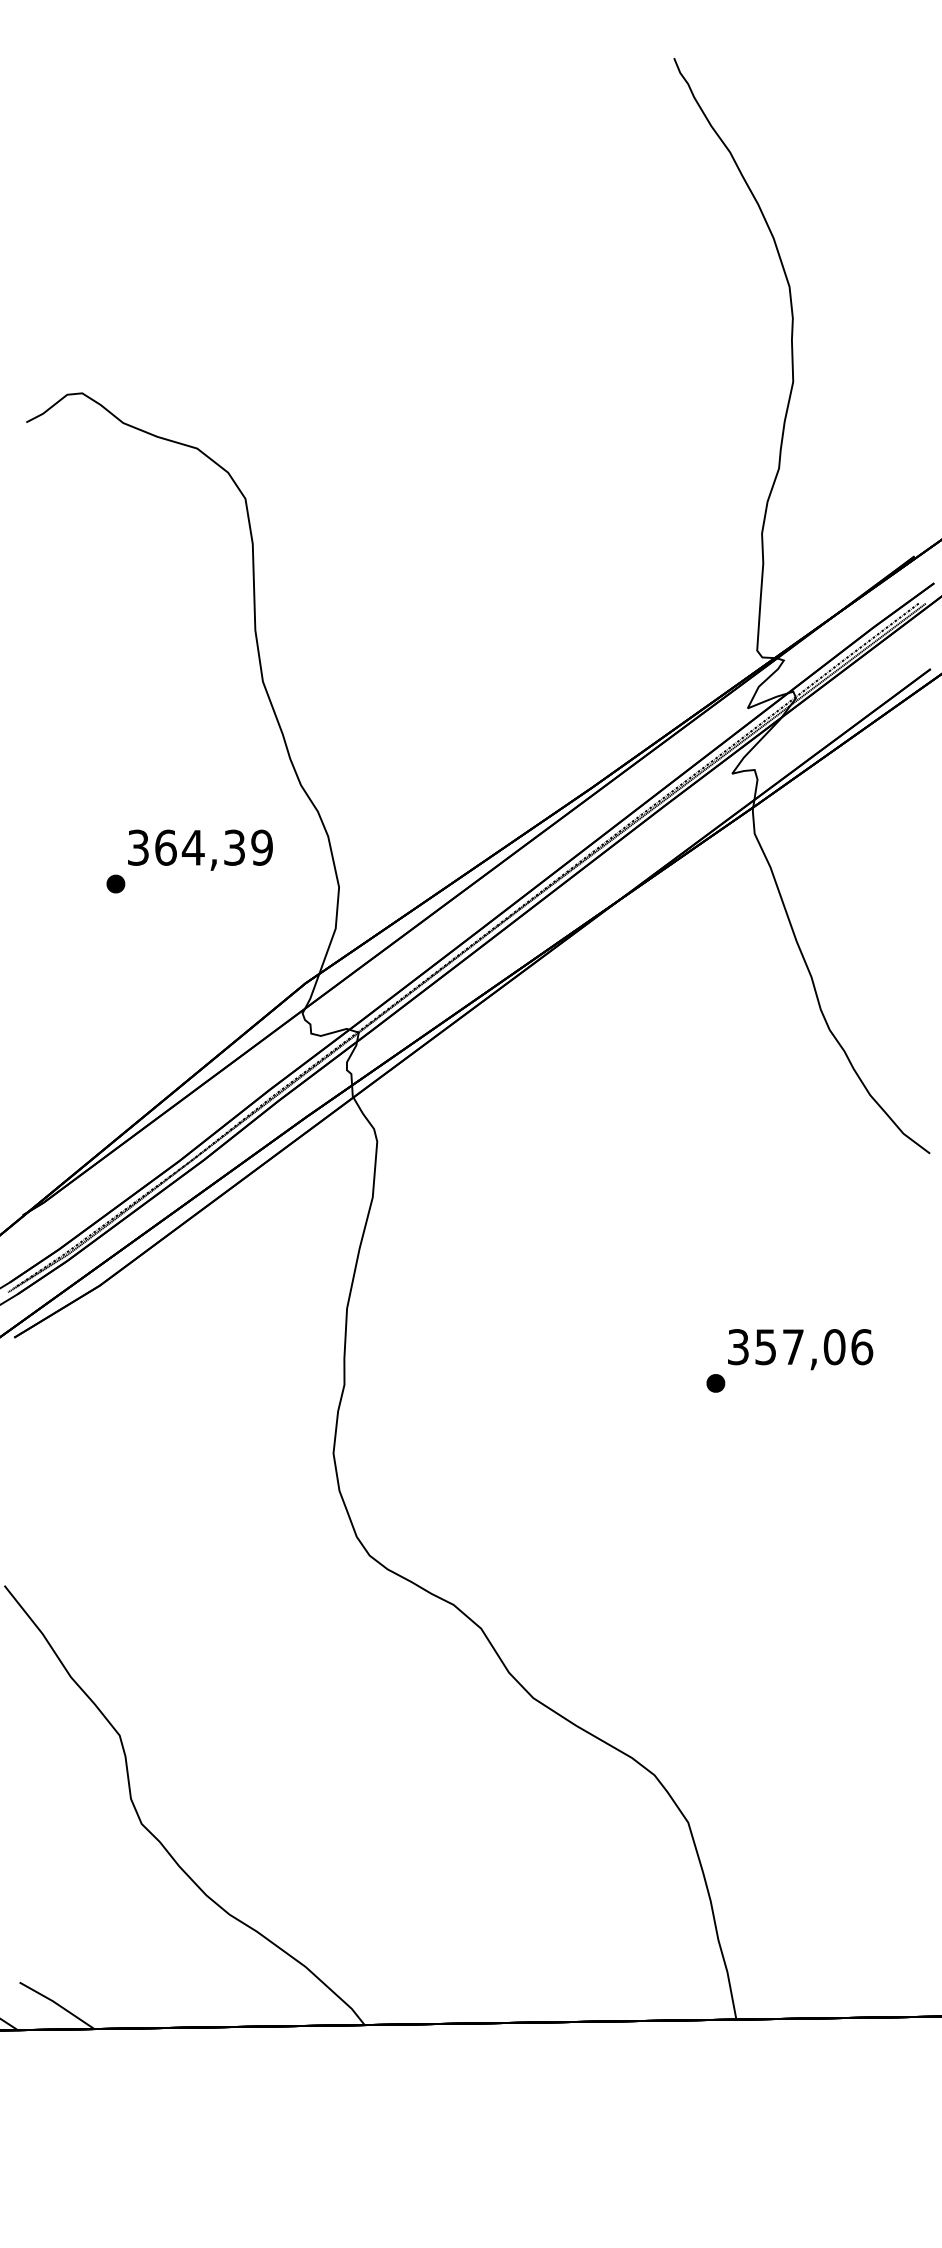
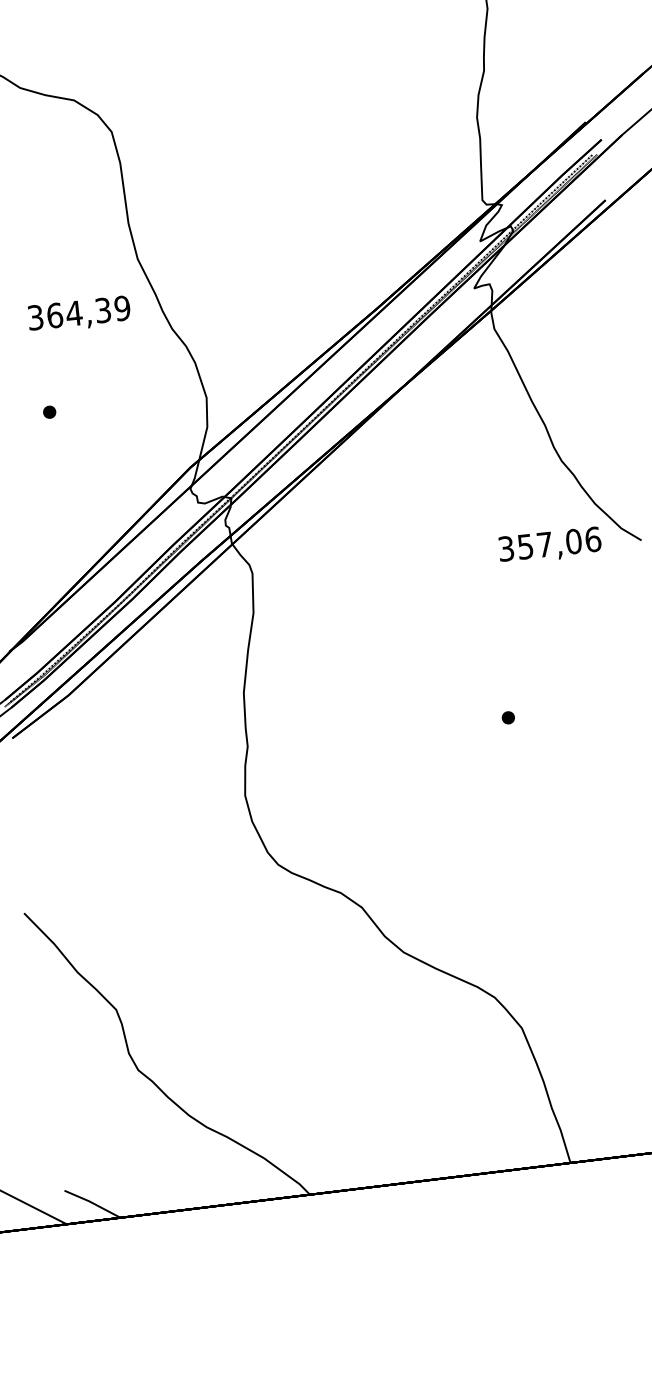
text: (200, 849) -> (79, 314), moved
text: (800, 1349) -> (550, 545), moved

